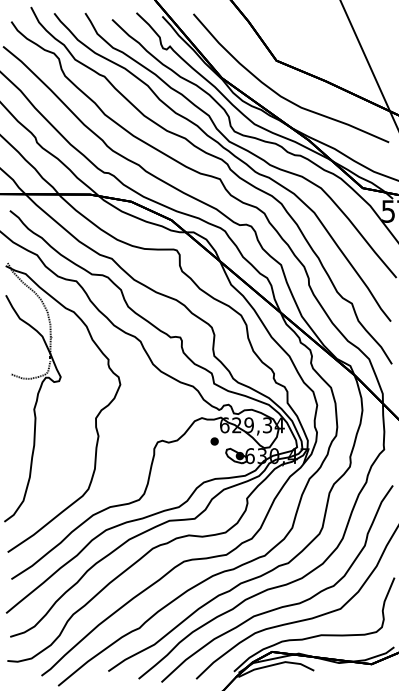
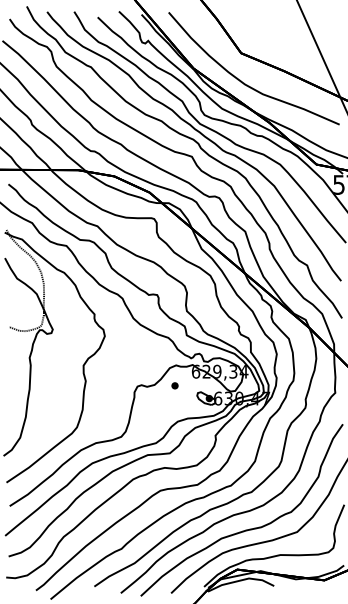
part: (214, 441) -> (174, 385), moved

